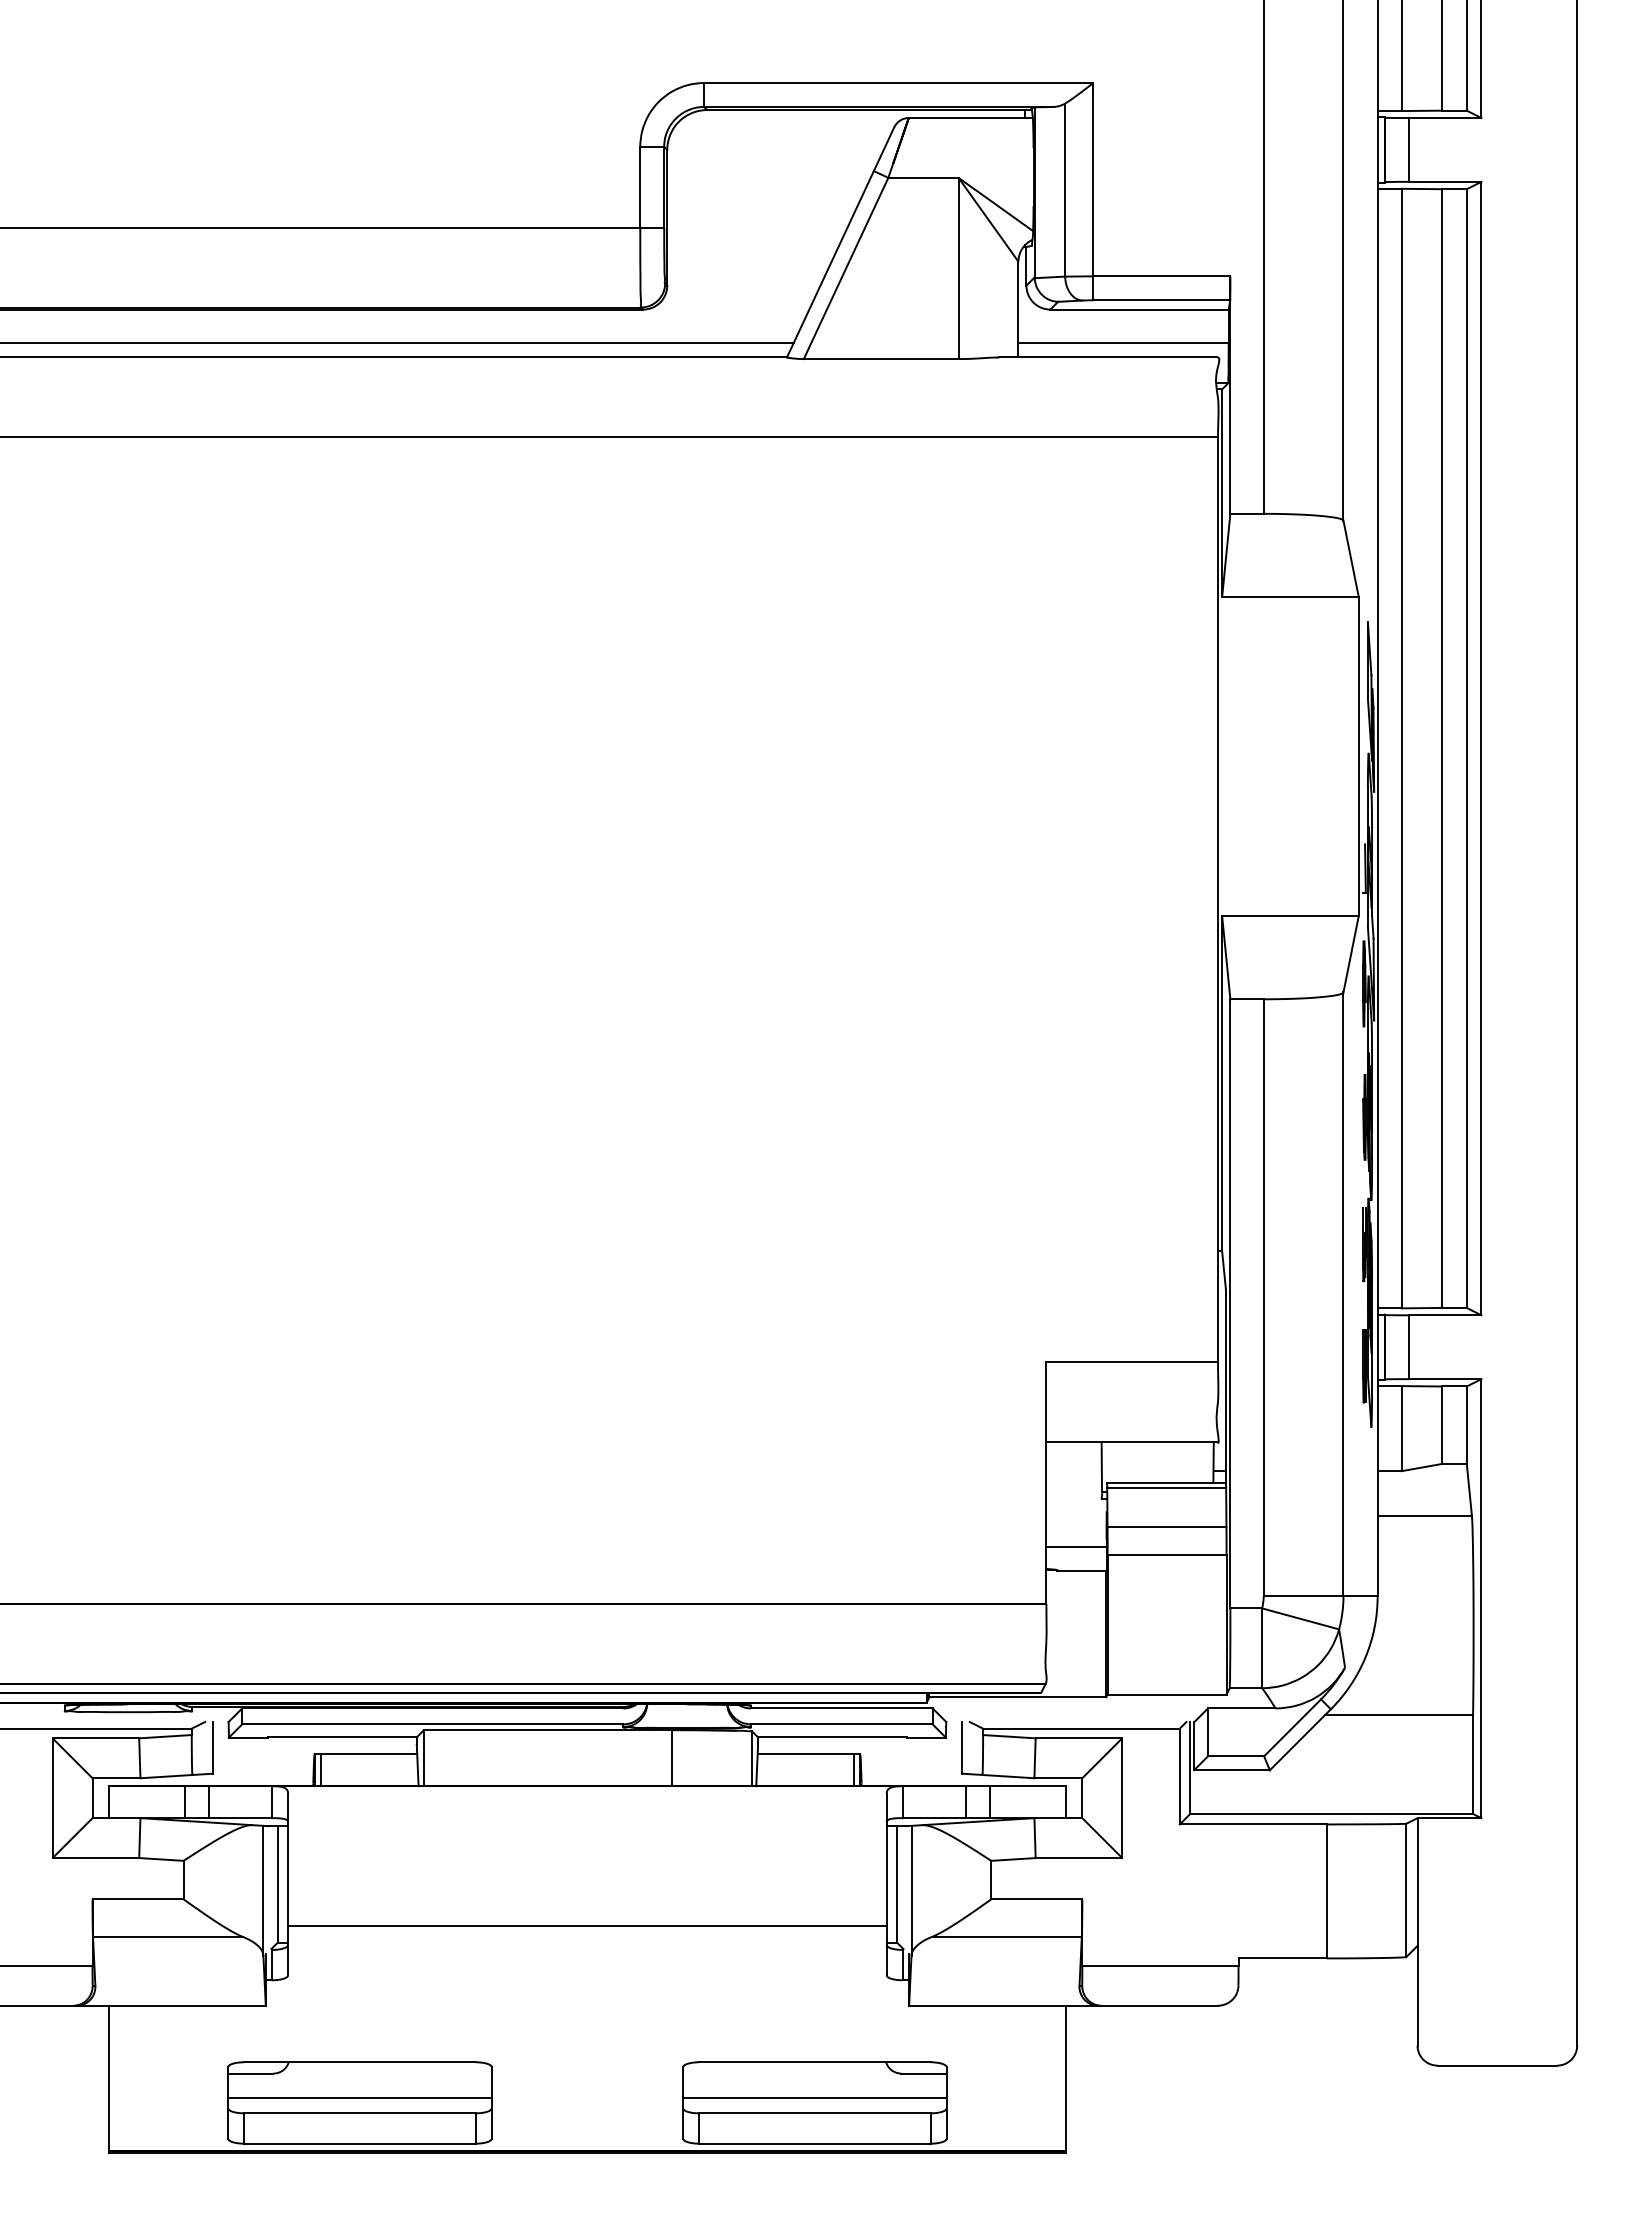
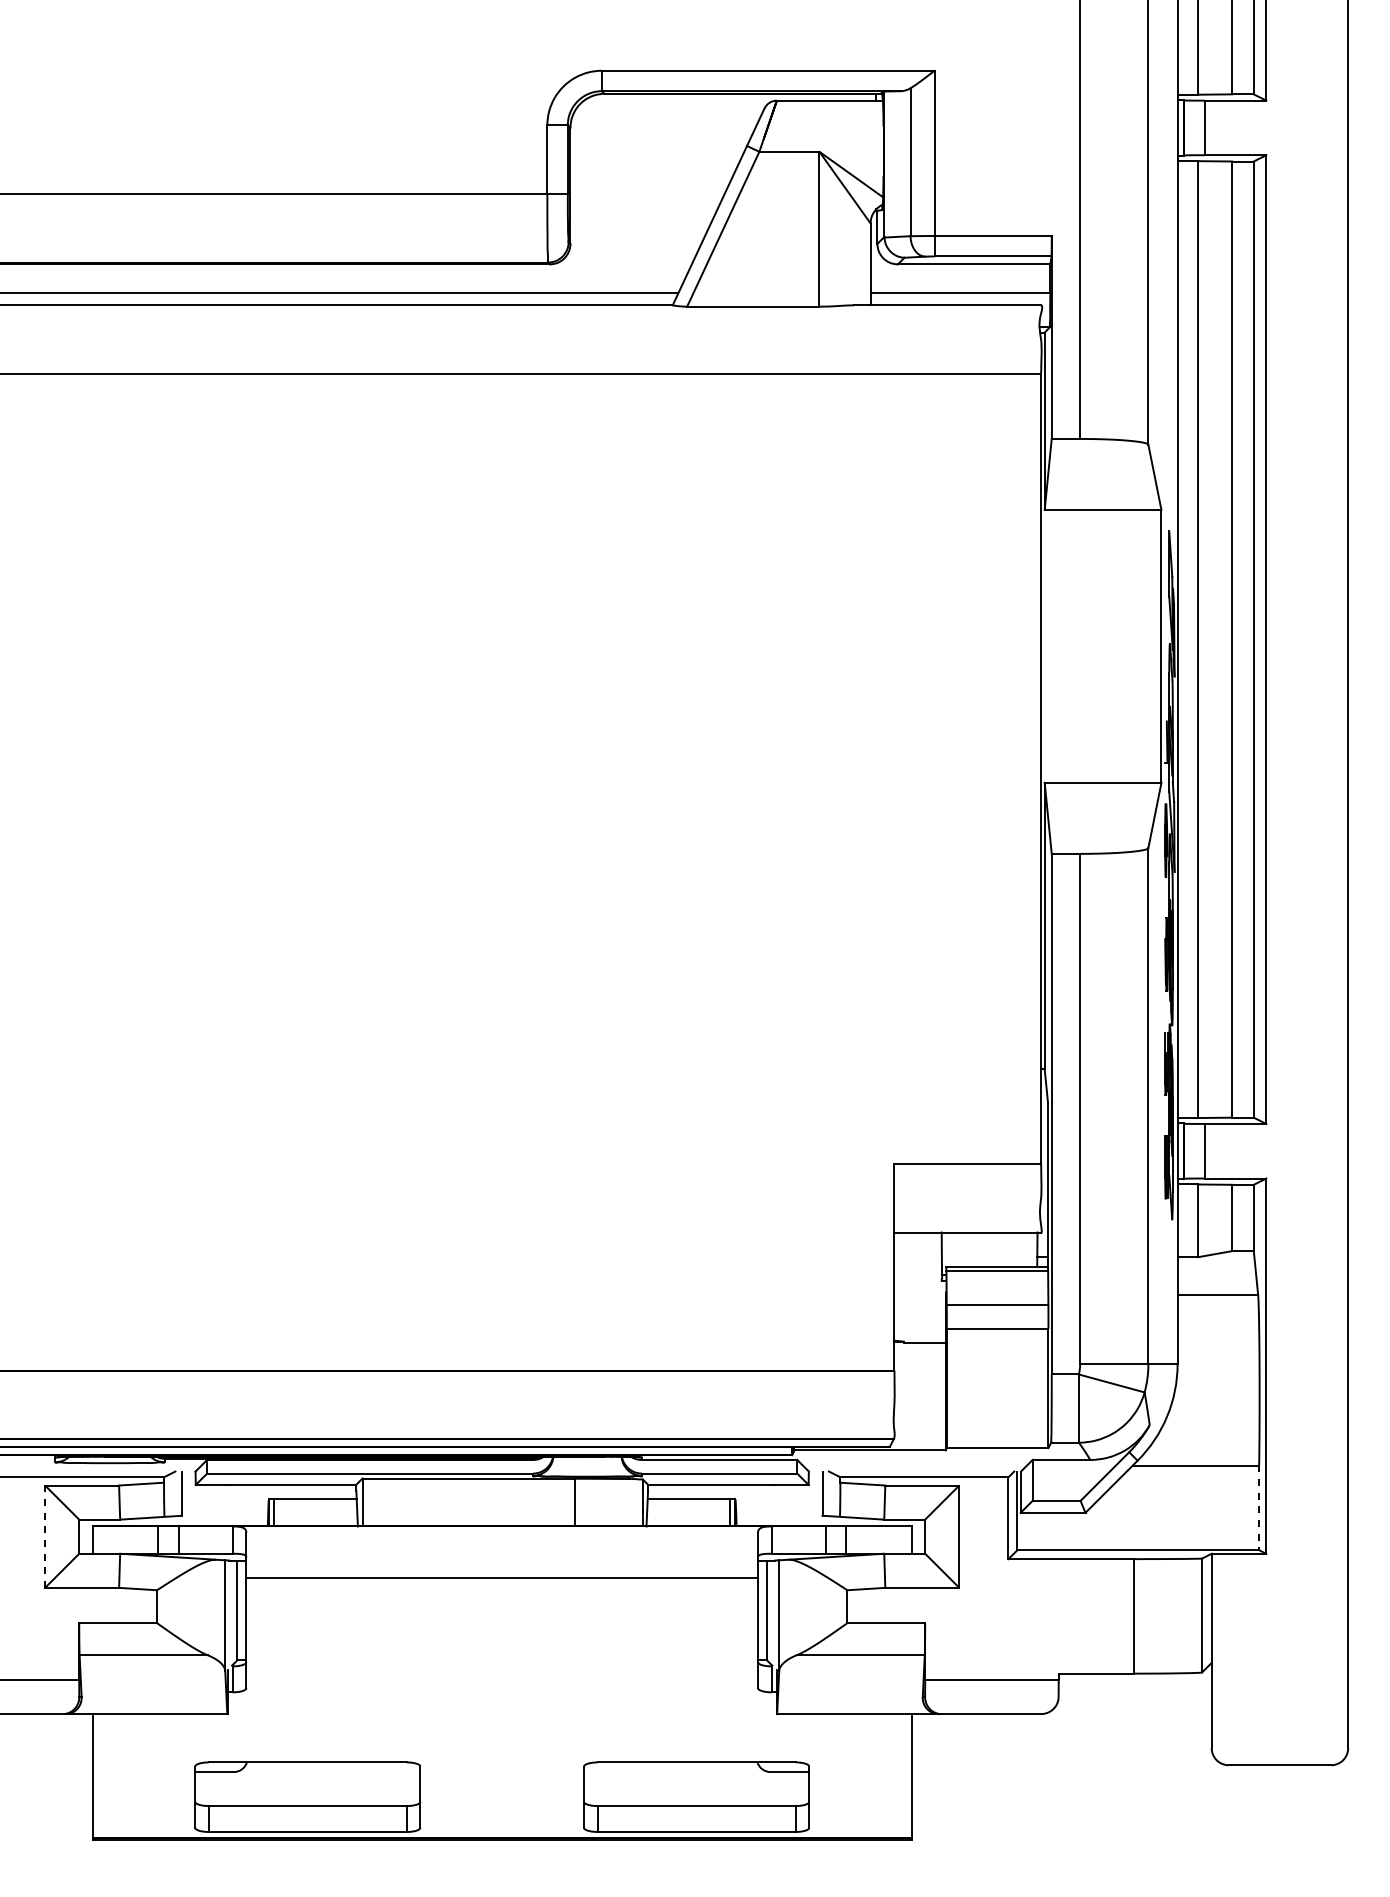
line: (1076, 1546) -> (920, 1321), removed
line: (1473, 1764) -> (1259, 1507), solid -> dashed
line: (52, 1798) -> (45, 1536), solid -> dashed
line: (587, 1926) -> (502, 1577), moved
line: (359, 2097) -> (307, 1792), removed
line: (814, 2097) -> (696, 1792), removed

